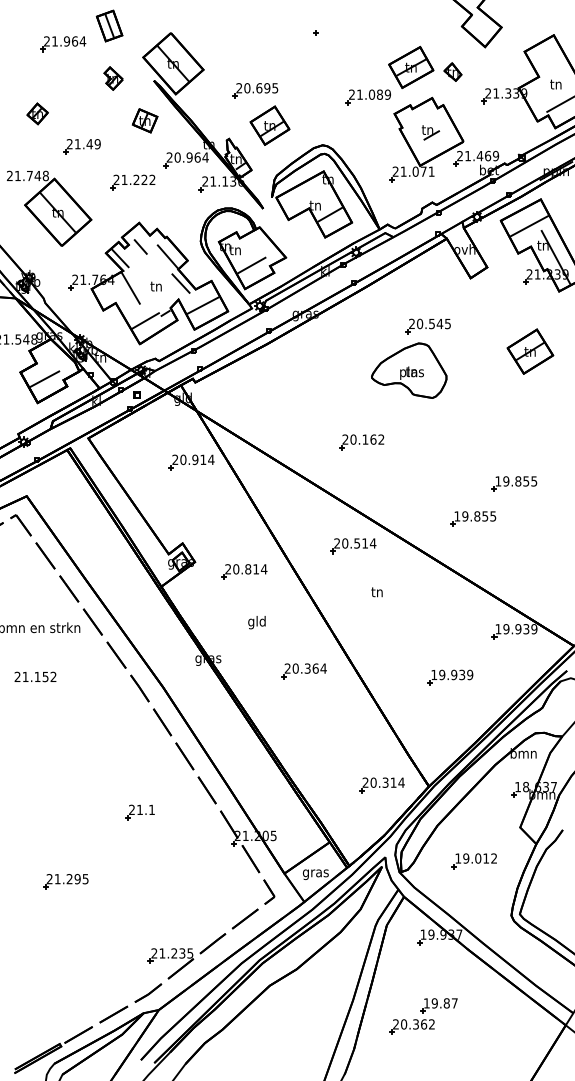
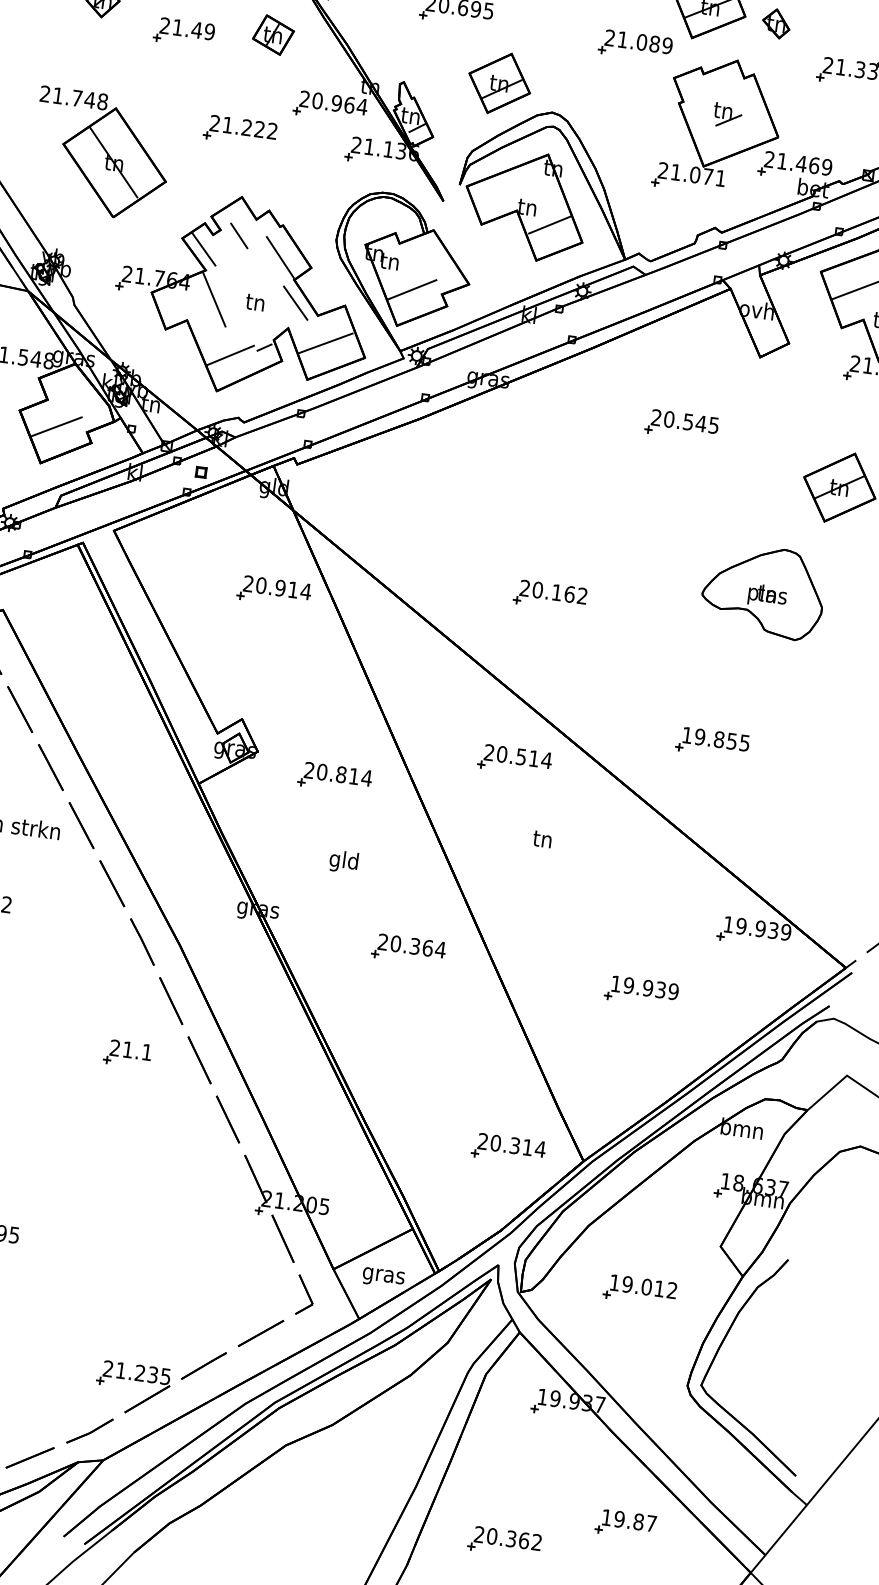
part: (269, 125) -> (498, 82), moved
part: (81, 146) -> (183, 32), moved
part: (409, 370) -> (764, 591), moved
part: (514, 483) -> (785, 695), removed
part: (139, 812) -> (126, 1053), moved
part: (438, 1005) -> (624, 1523), moved

